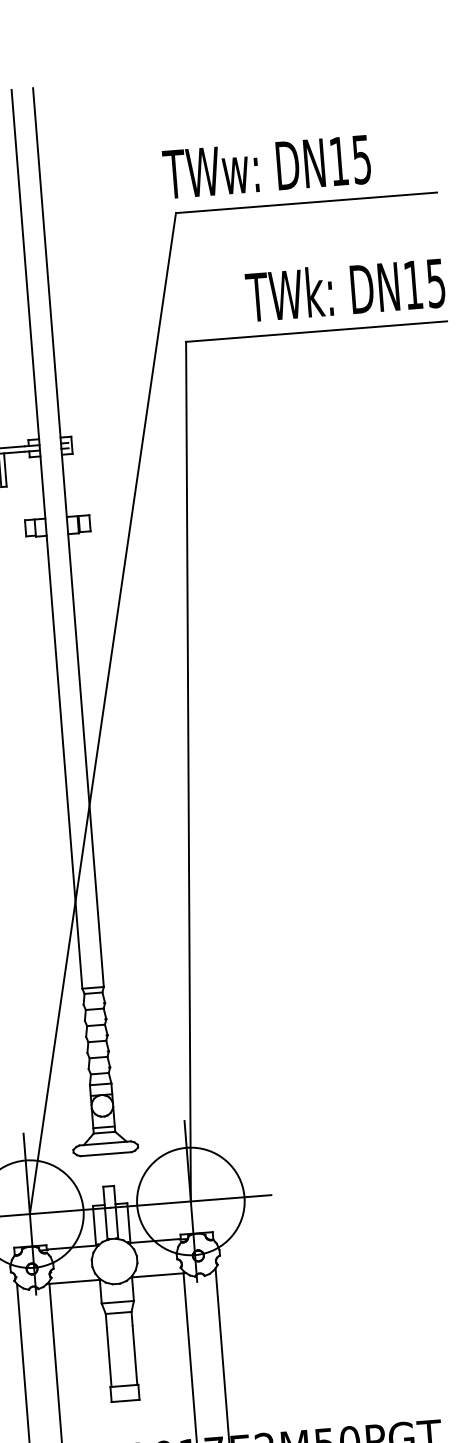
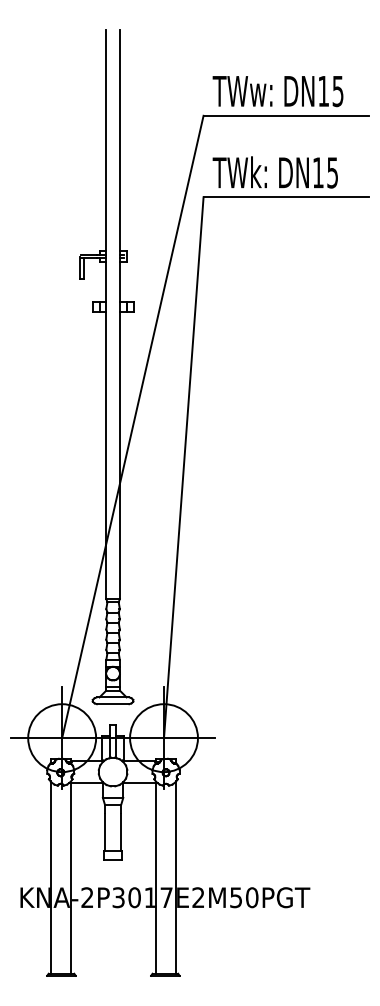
text: (266, 167) -> (277, 91), moved
text: (344, 290) -> (274, 172), moved

